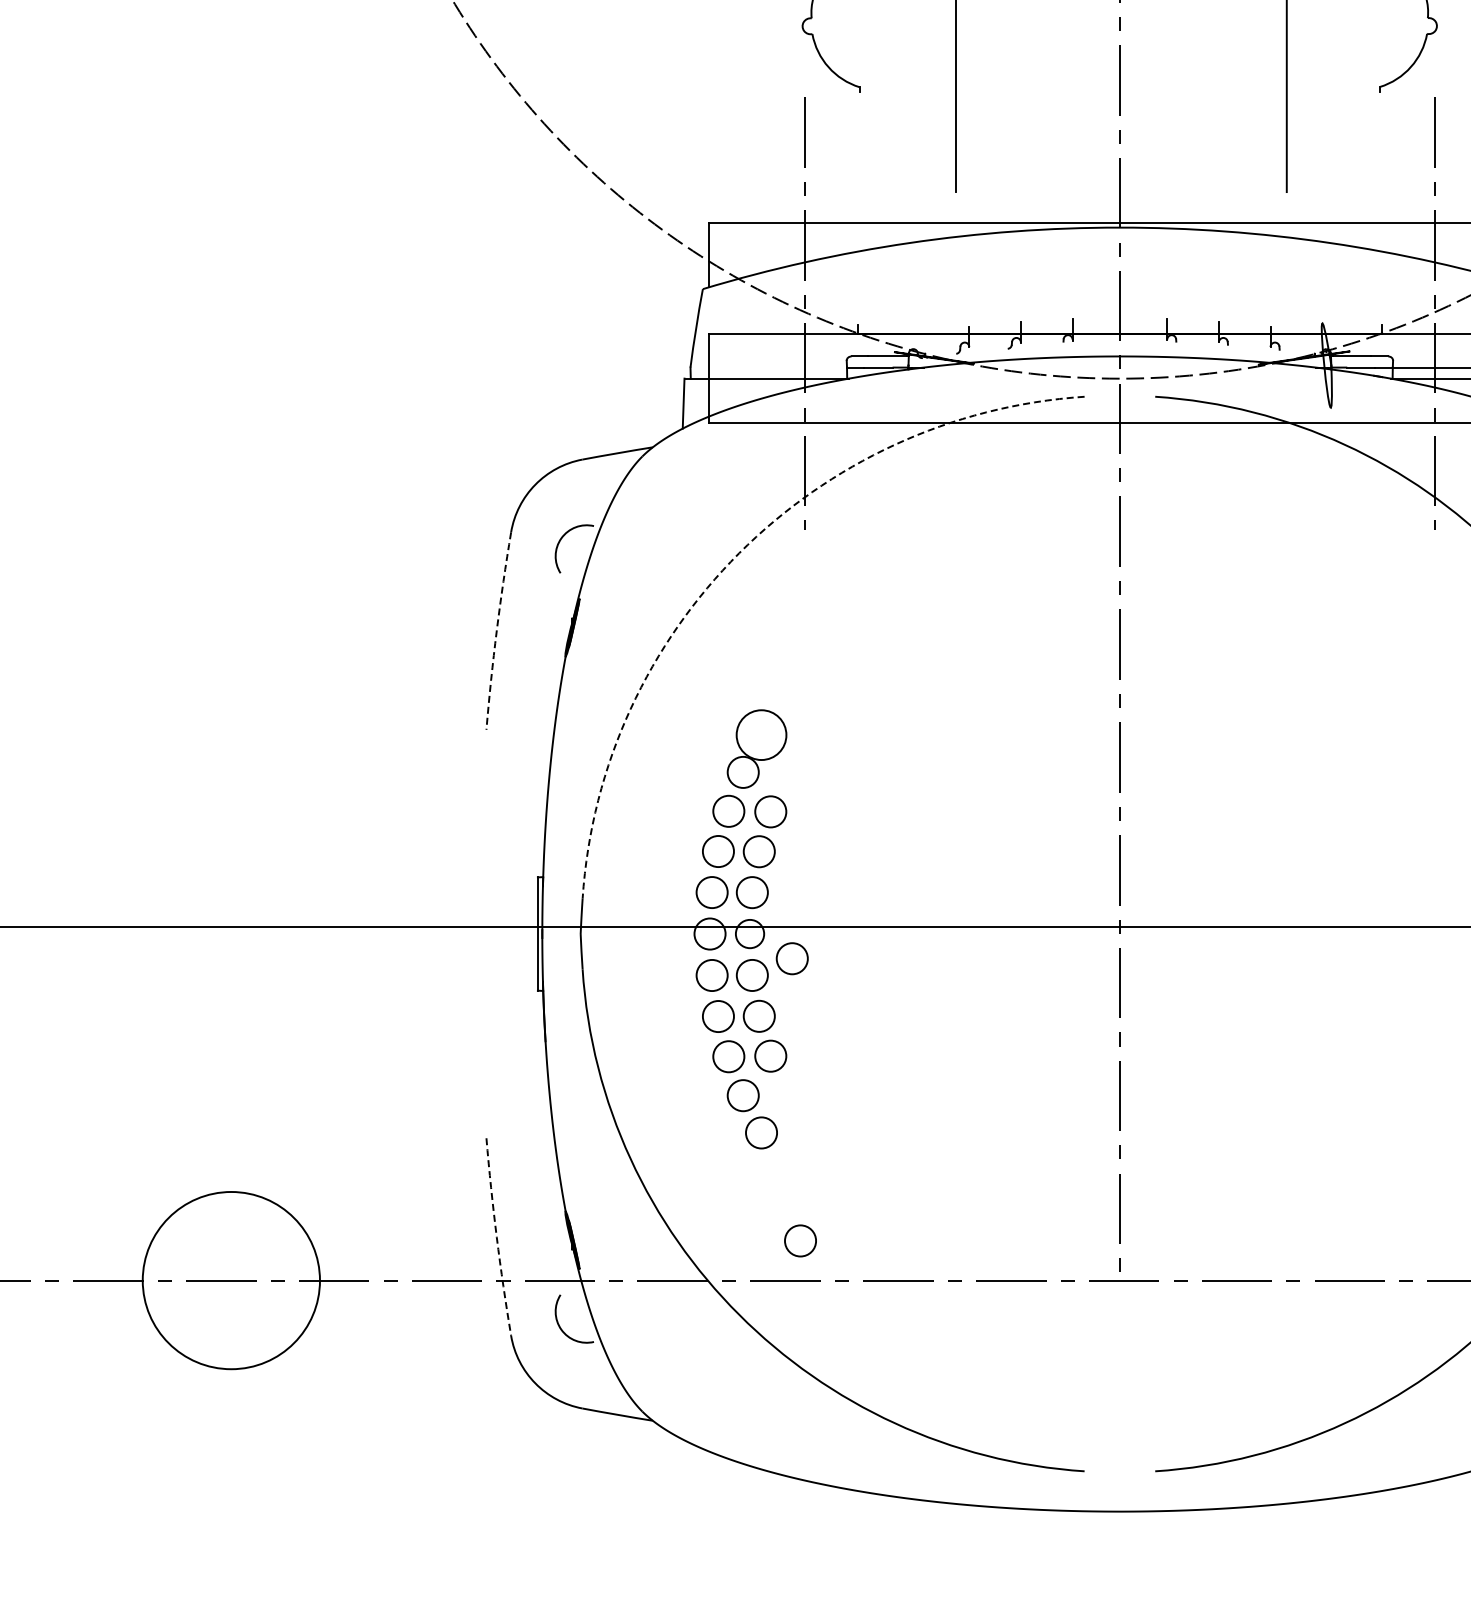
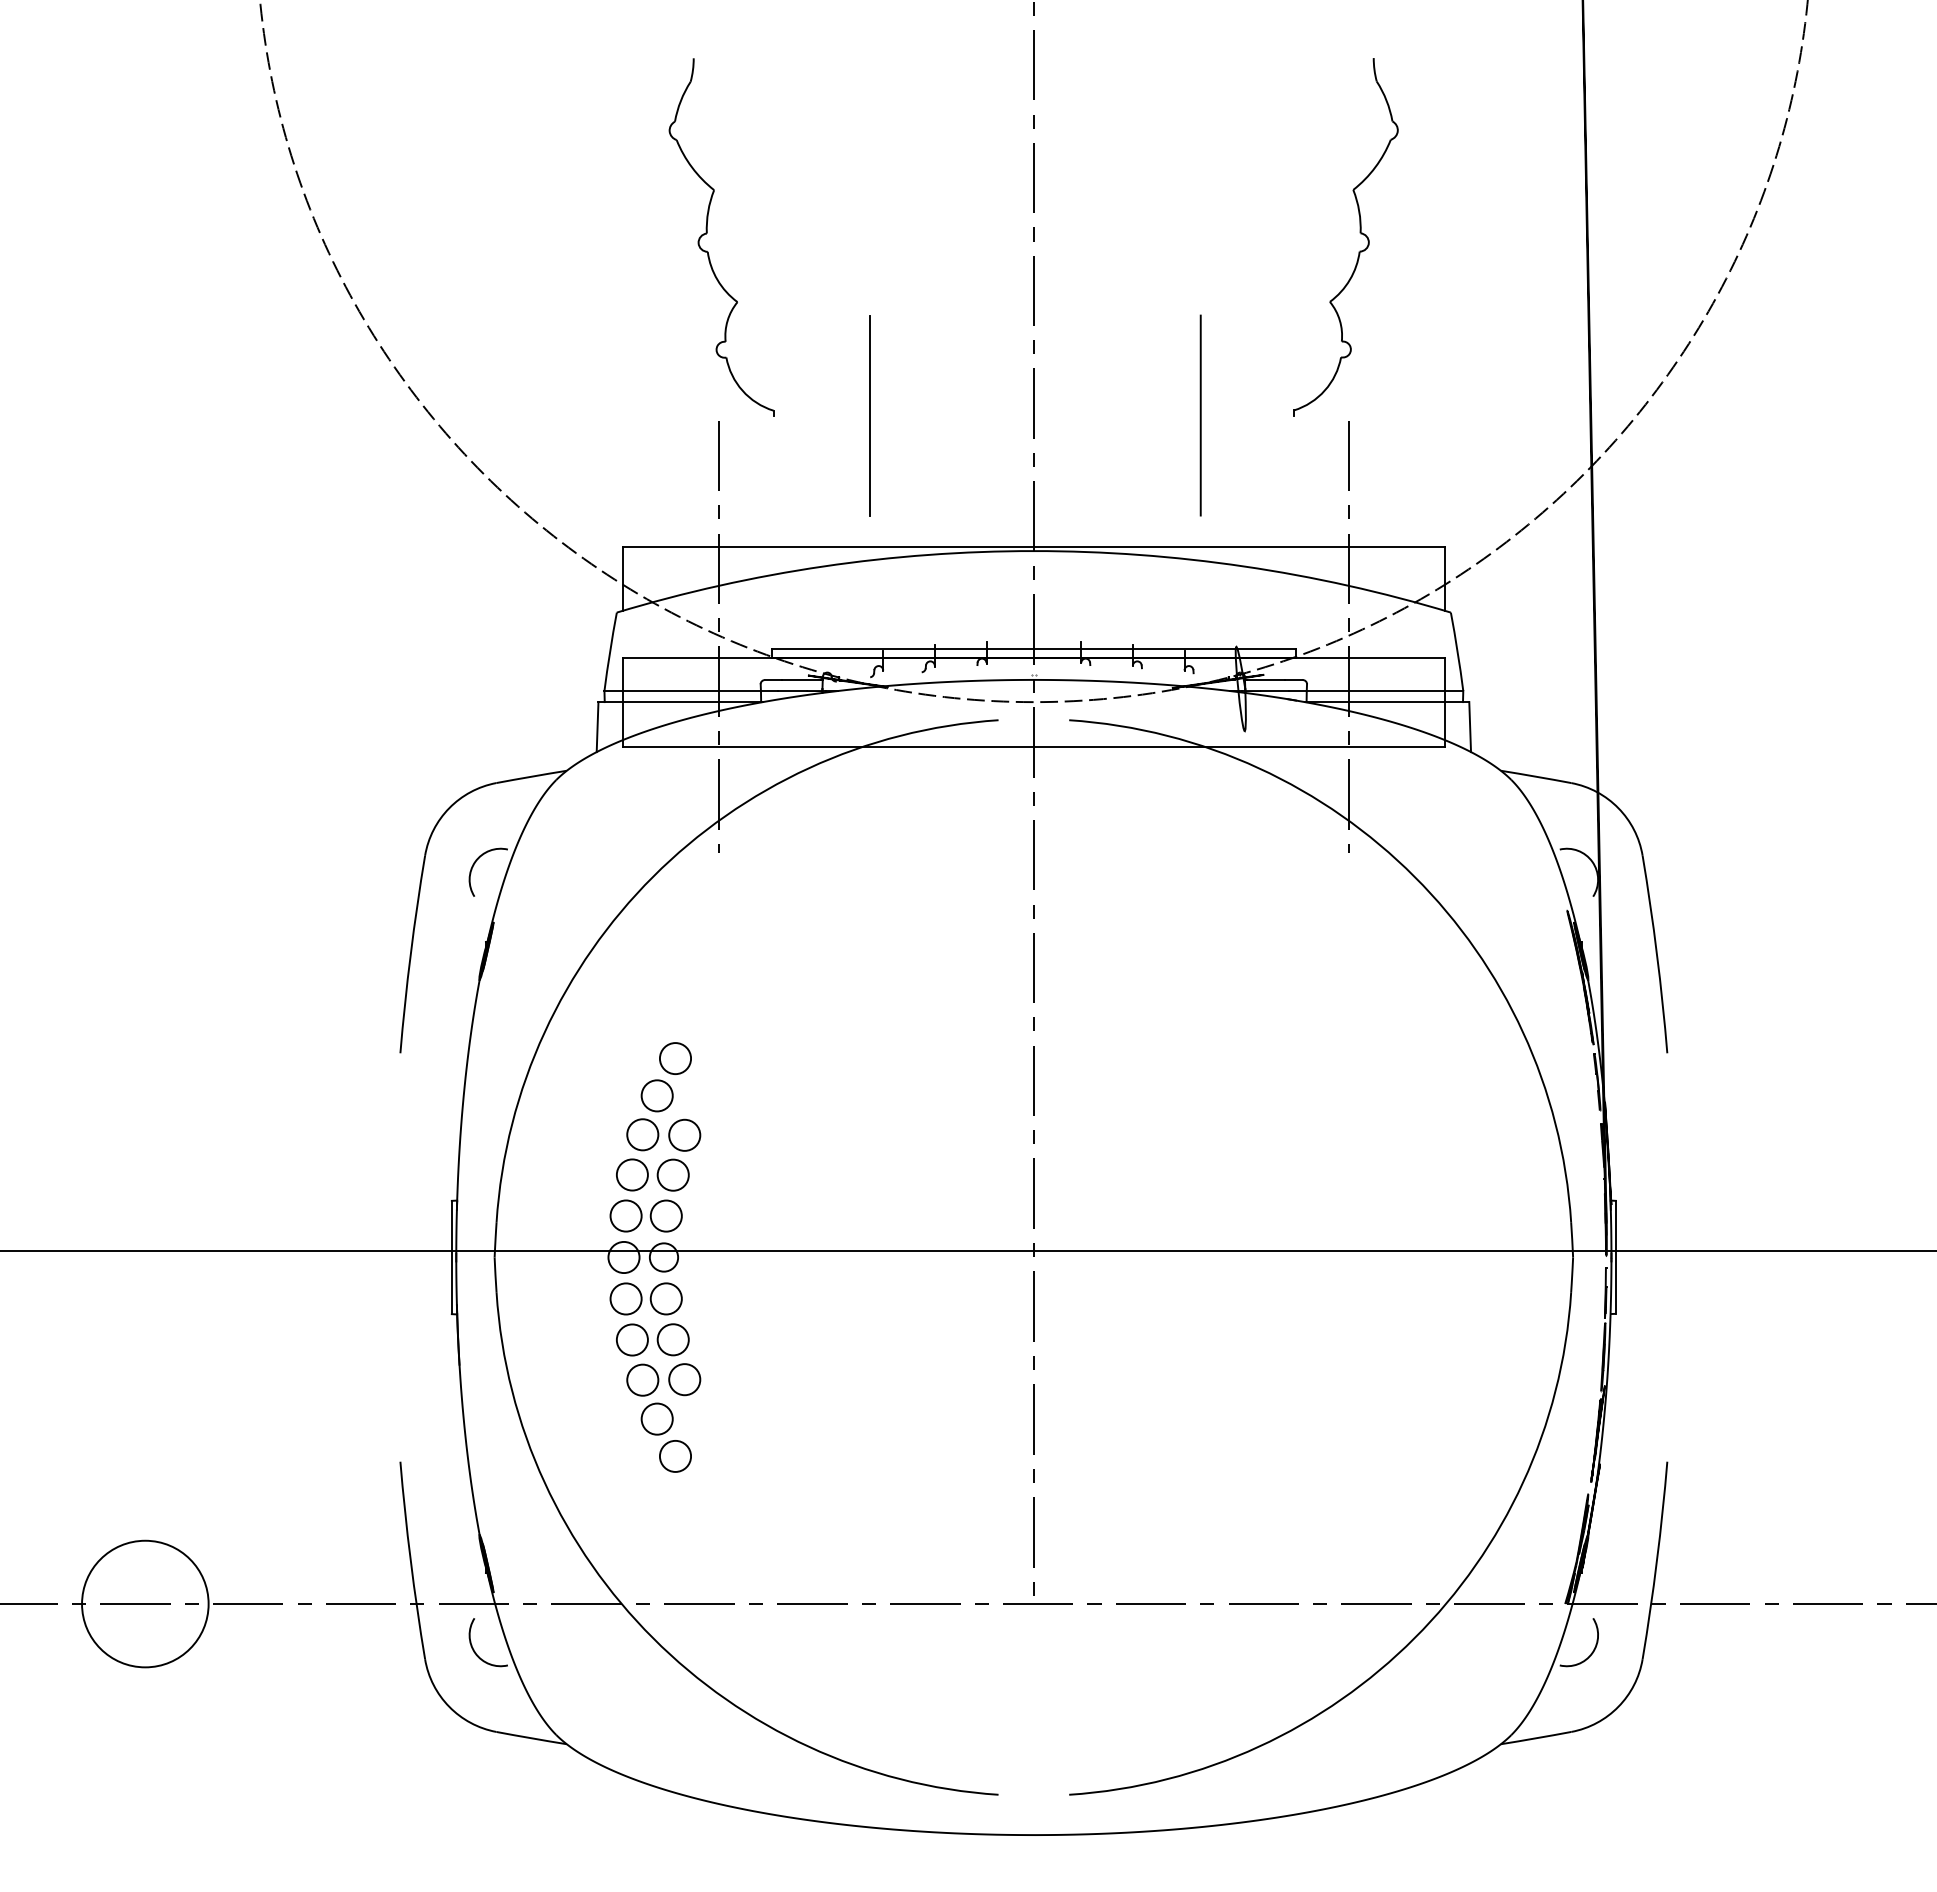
line: (1119, 325) -> (1033, 648), added
line: (768, 368) -> (682, 691), added
arc: (739, 553) -> (653, 876), dashed -> solid
arc: (496, 631) -> (410, 954), dashed -> solid
circle: (761, 735) -> (675, 1058), size x0.62
circle: (791, 958) -> (705, 1281), removed
arc: (496, 1237) -> (410, 1560), dashed -> solid
circle: (800, 1241) -> (714, 1564), removed
circle: (231, 1280) -> (145, 1603), size x0.71

